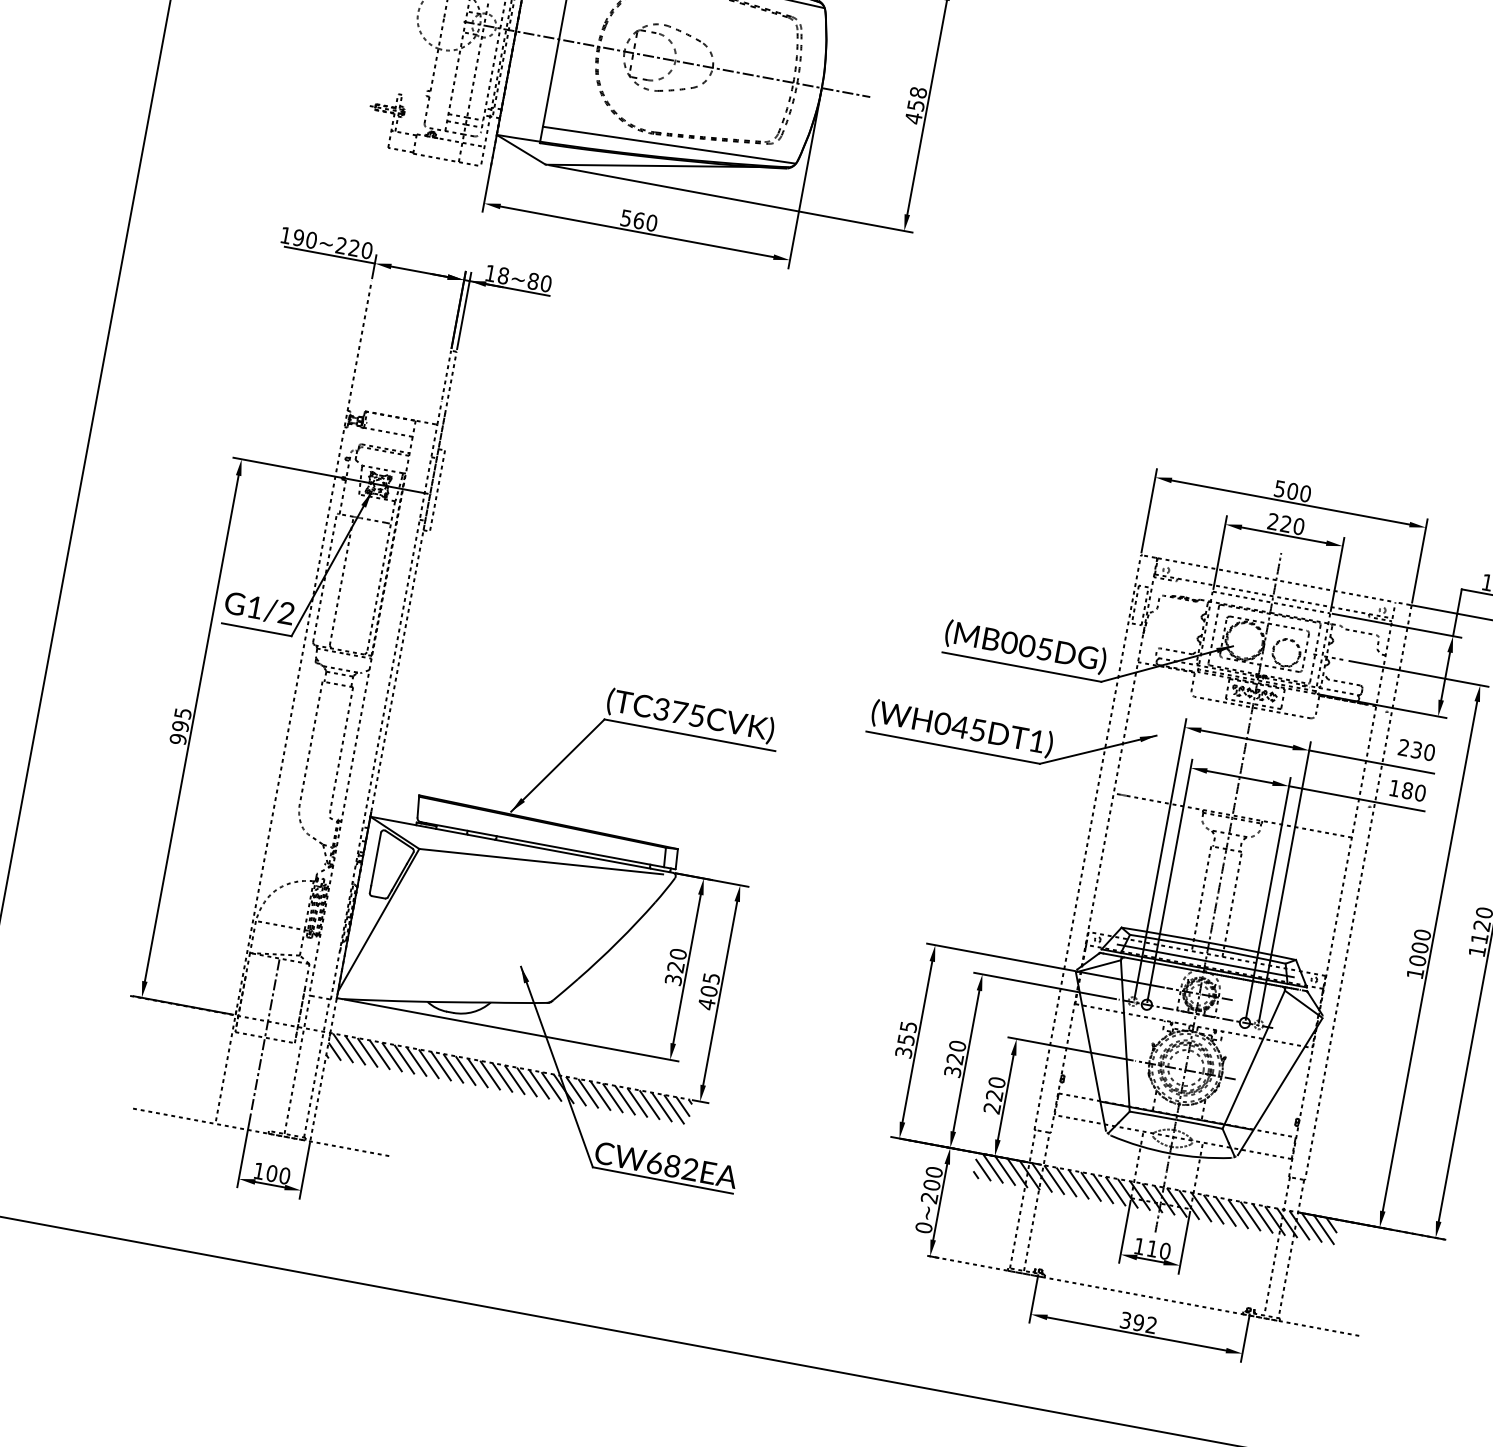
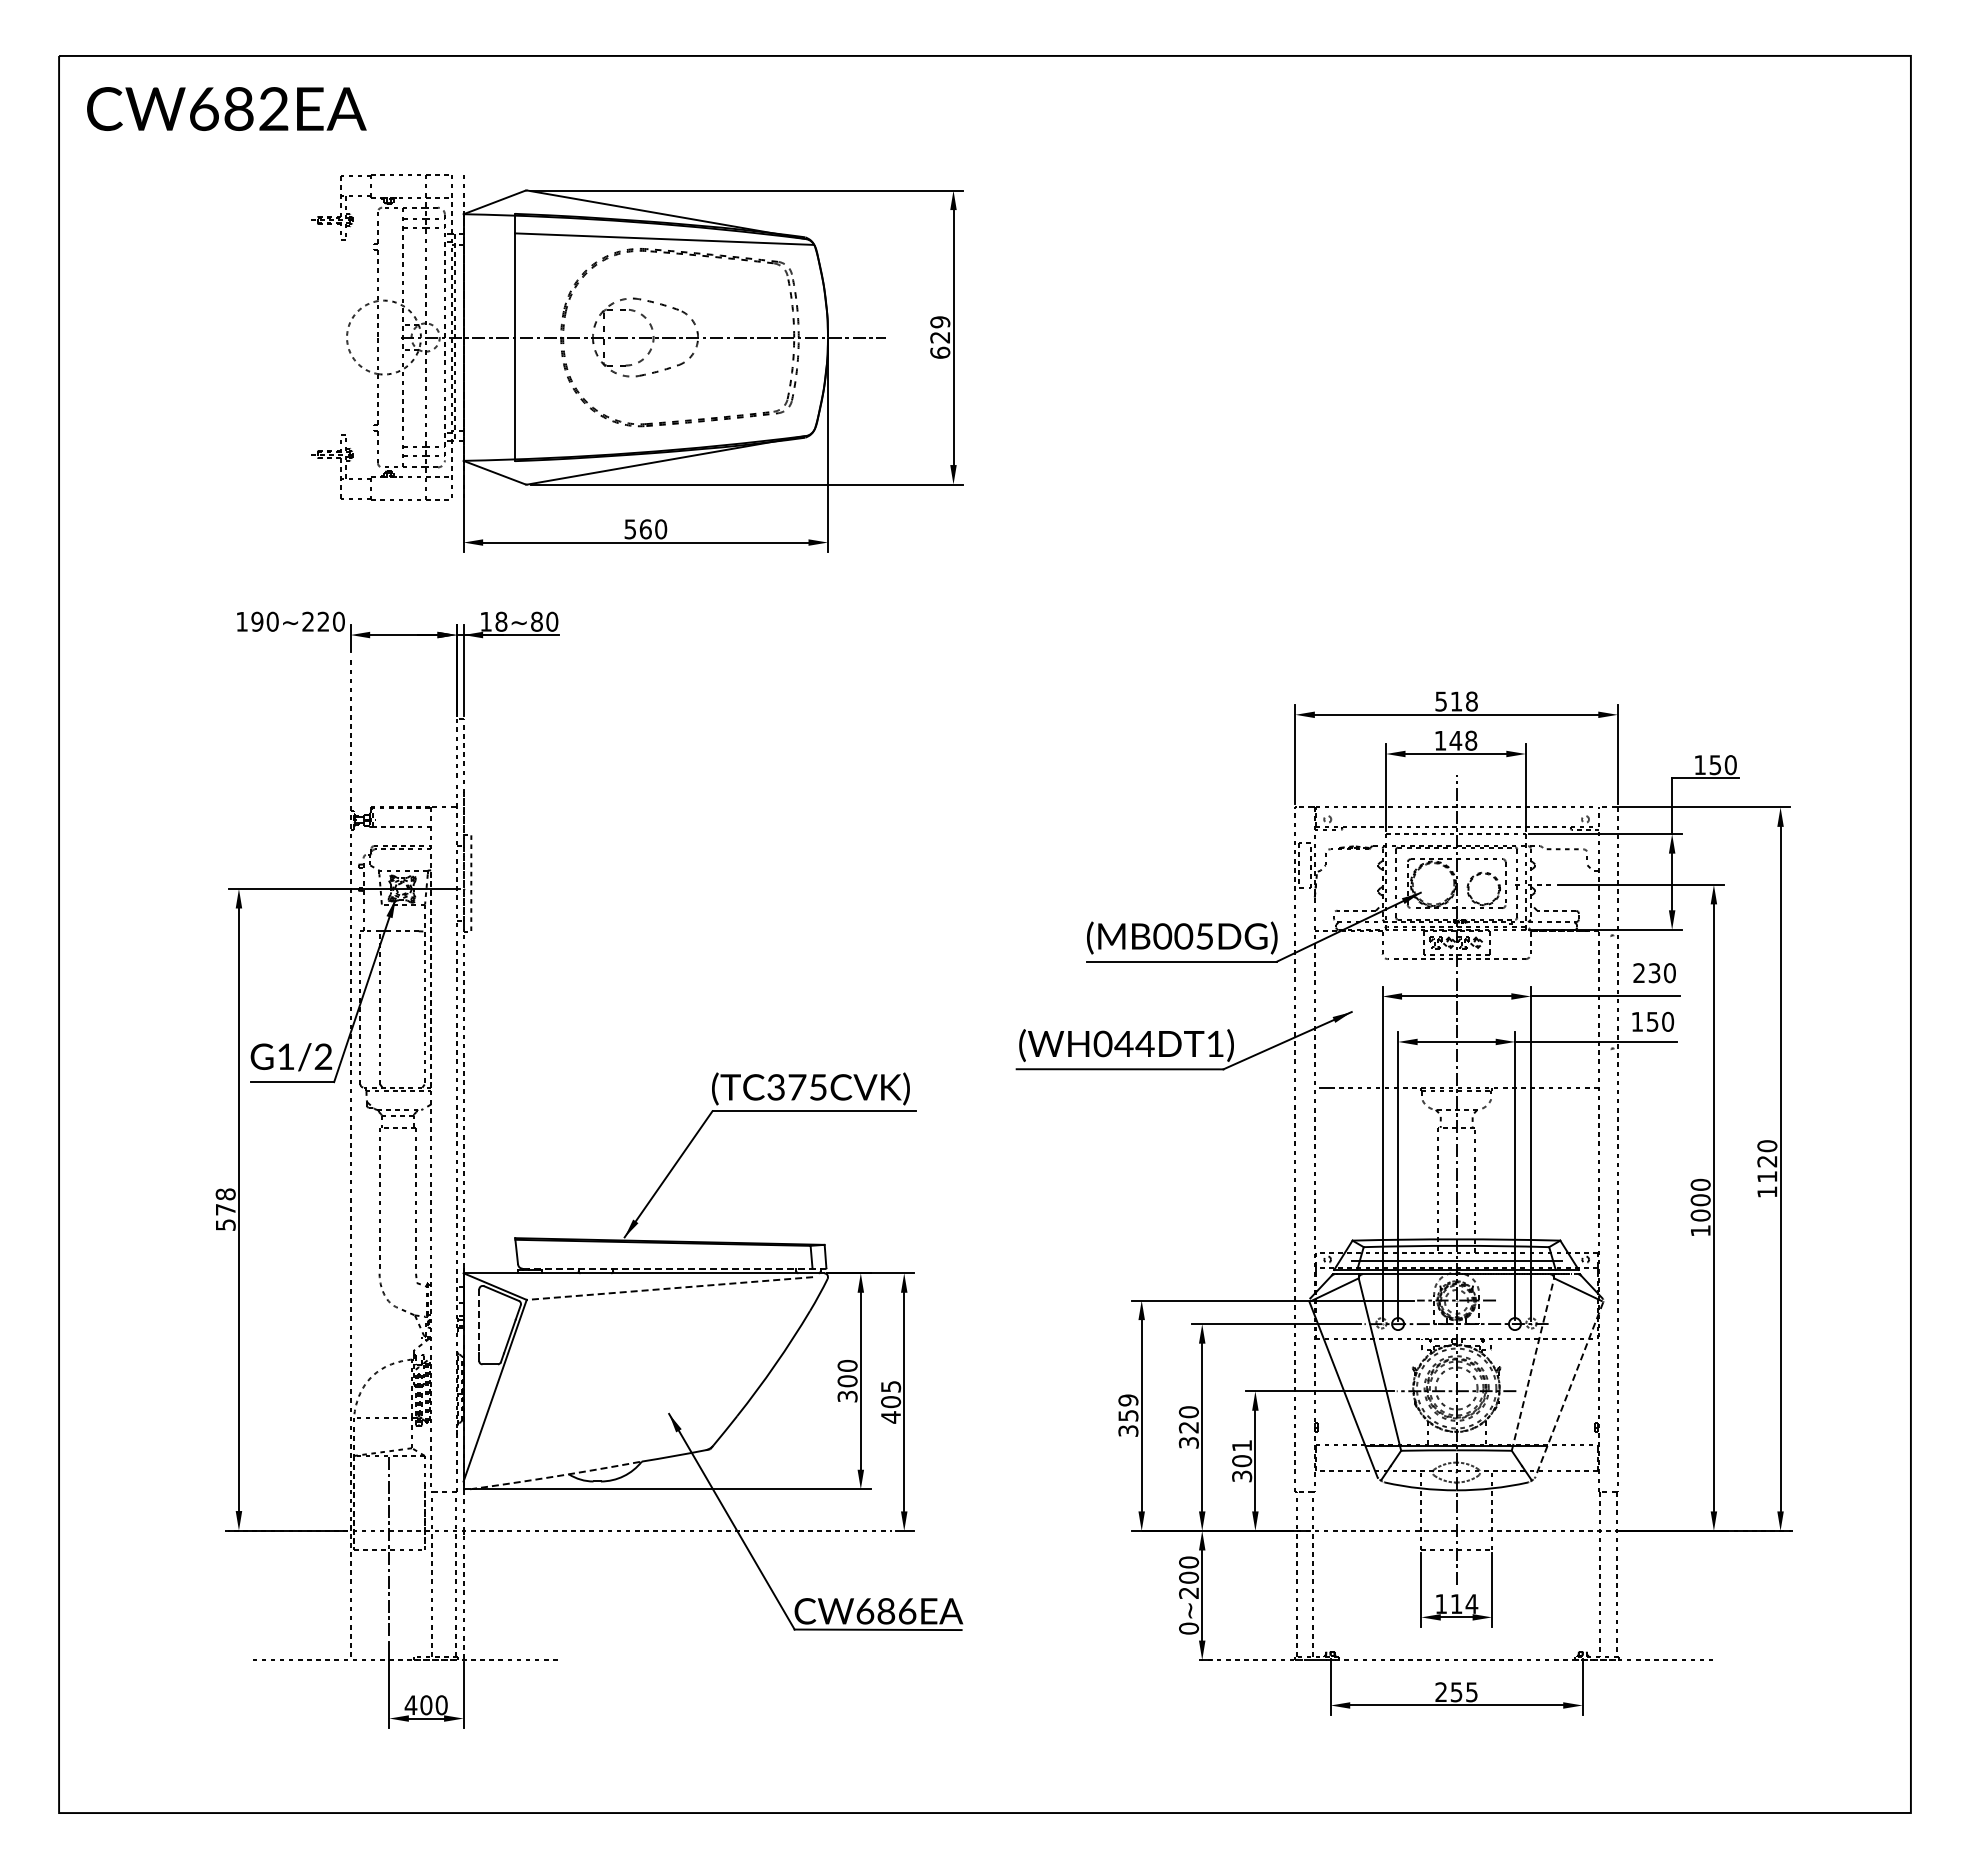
text: (916, 105) -> (940, 337), 458 -> 629
line: (669, 144) -> (664, 435), removed
line: (329, 255) -> (296, 635), removed
text: (1298, 492) -> (1463, 701), 500 -> 518
text: (1285, 523) -> (1455, 740), 220 -> 148
text: (180, 726) -> (225, 1209), 995 -> 578
text: (977, 730) -> (1144, 1044), (WH045DT1) -> (WH044DT1)
text: (1407, 790) -> (1652, 1021), 180 -> 150
line: (548, 845) -> (674, 1268), solid -> dashed
line: (376, 859) -> (479, 1321), solid -> dashed
line: (540, 861) -> (669, 1288), solid -> dashed
text: (675, 967) -> (847, 1381), 320 -> 300
arc: (416, 1001) -> (556, 1476), solid -> dashed
text: (908, 1026) -> (1128, 1400), 355 -> 359
line: (1253, 1059) -> (1532, 1364), solid -> dashed
hatch: (509, 1078) -> (679, 1545), removed
line: (1280, 1087) -> (1569, 1390), solid -> dashed
text: (995, 1095) -> (1242, 1460), 220 -> 301
text: (690, 1169) -> (907, 1611), CW682EA -> CW686EA
text: (258, 1170) -> (410, 1704), 100 -> 400
hatch: (1155, 1198) -> (1449, 1545), removed
text: (1164, 1251) -> (1471, 1604), 110 -> 114
text: (1138, 1323) -> (1456, 1692), 392 -> 255

